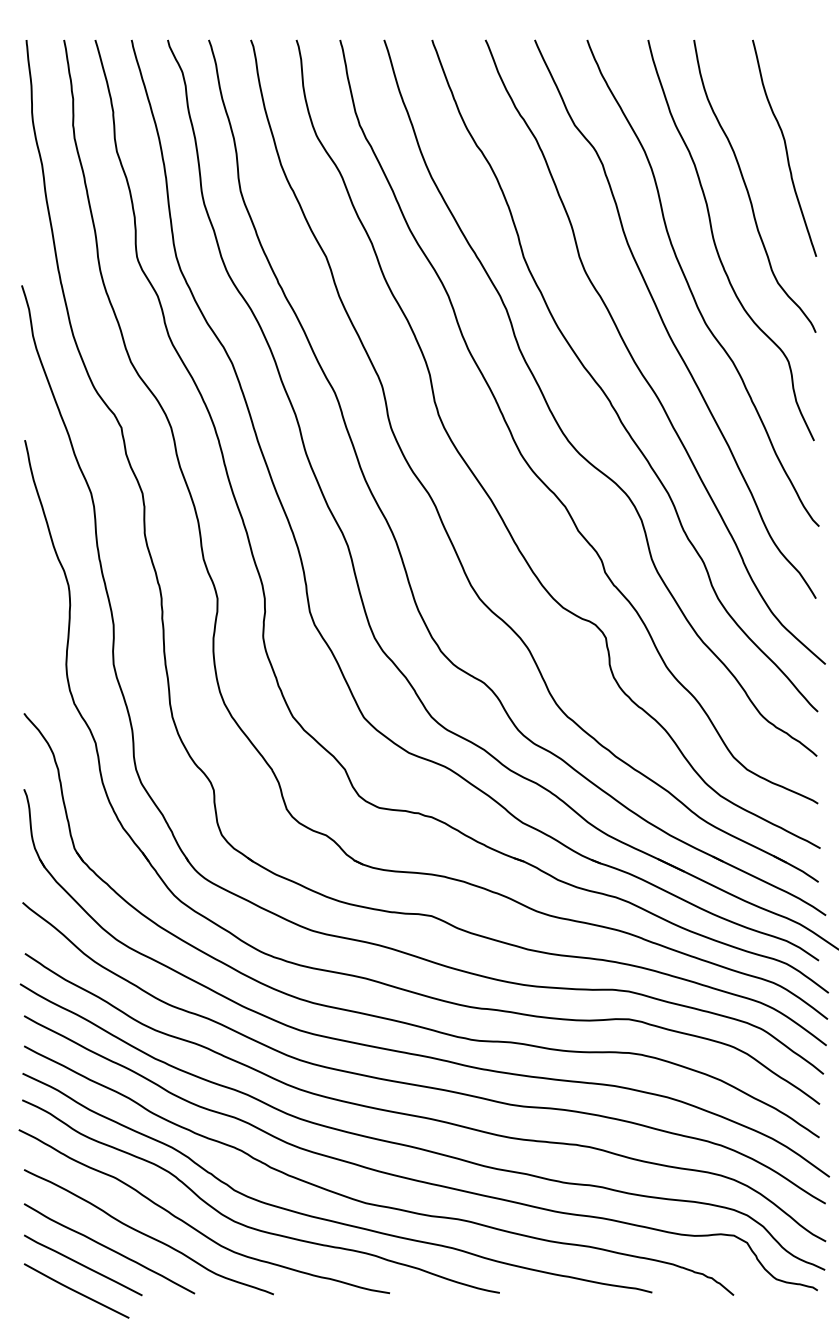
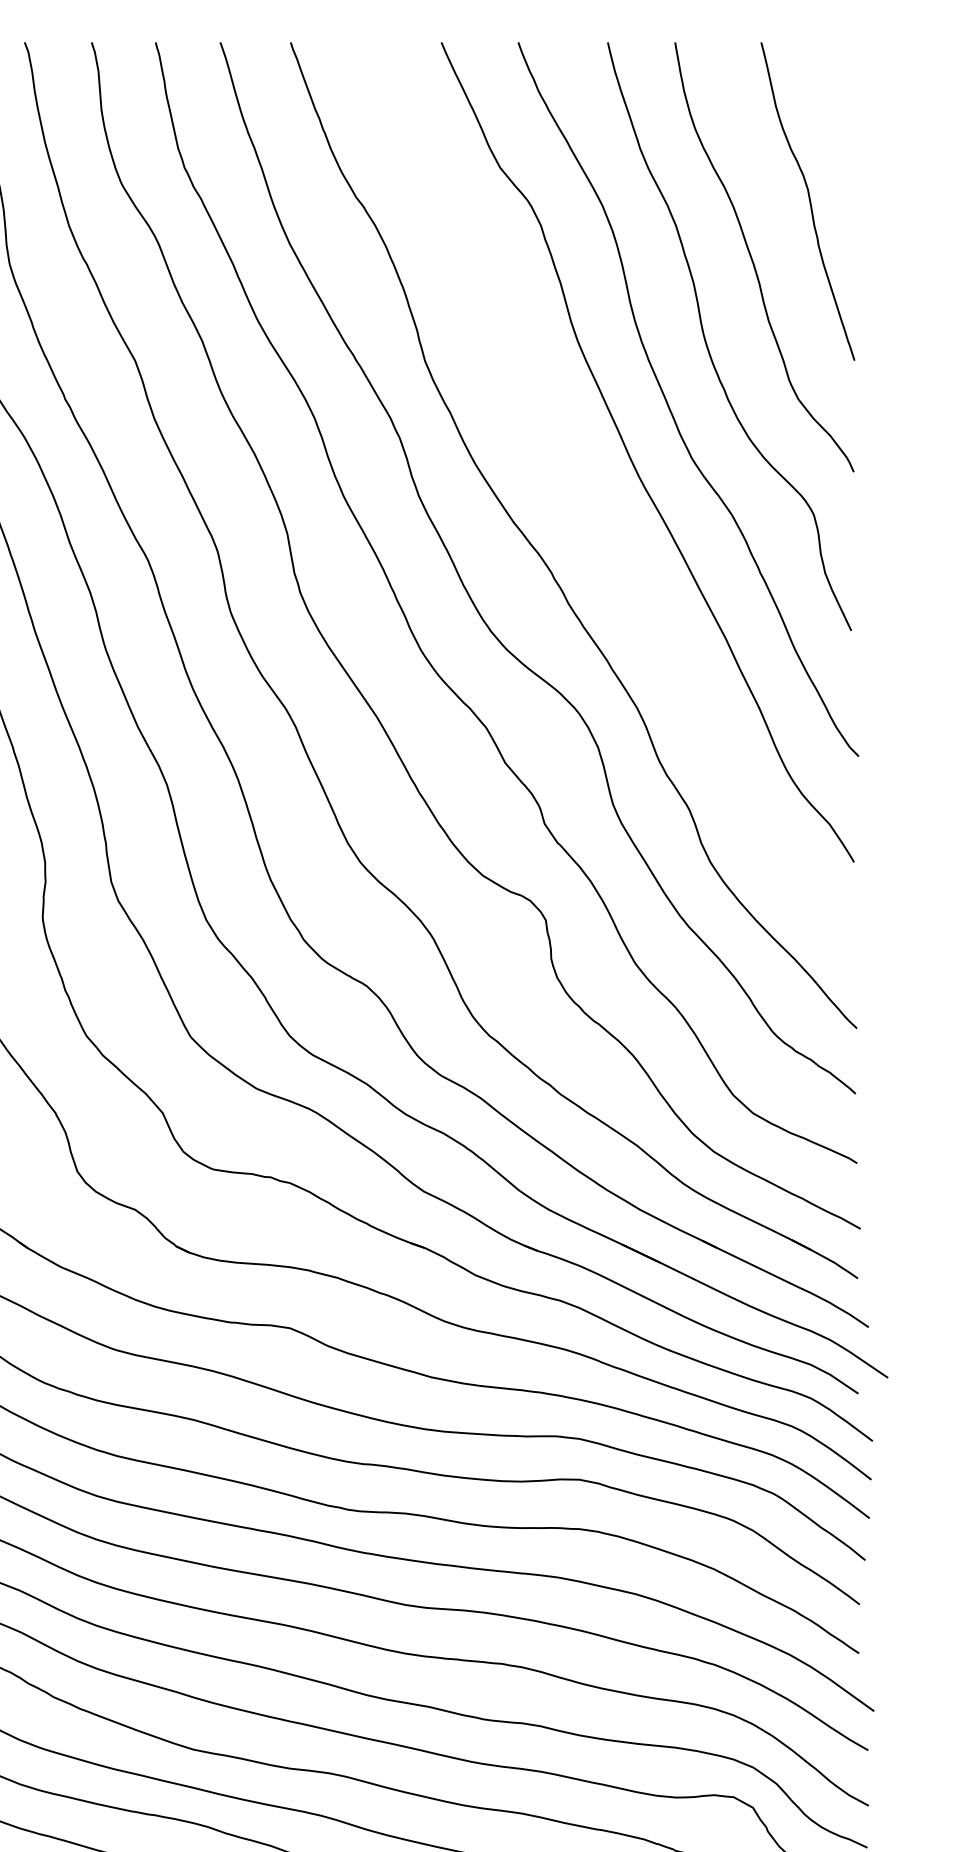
curve: (637, 364) -> (592, 518), removed

